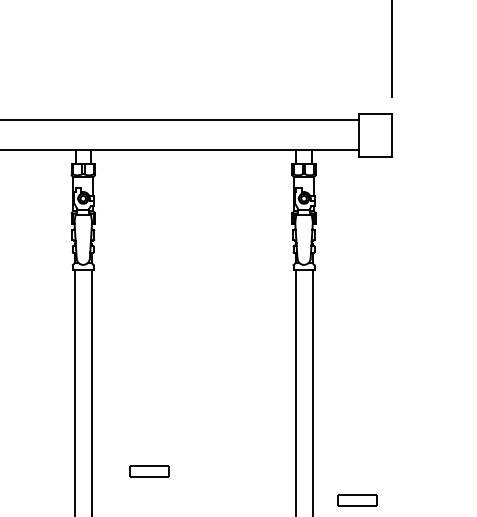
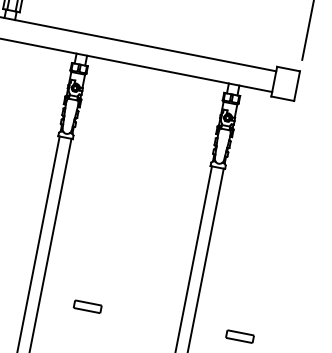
part: (149, 471) -> (87, 306), moved
part: (357, 500) -> (240, 336), moved

